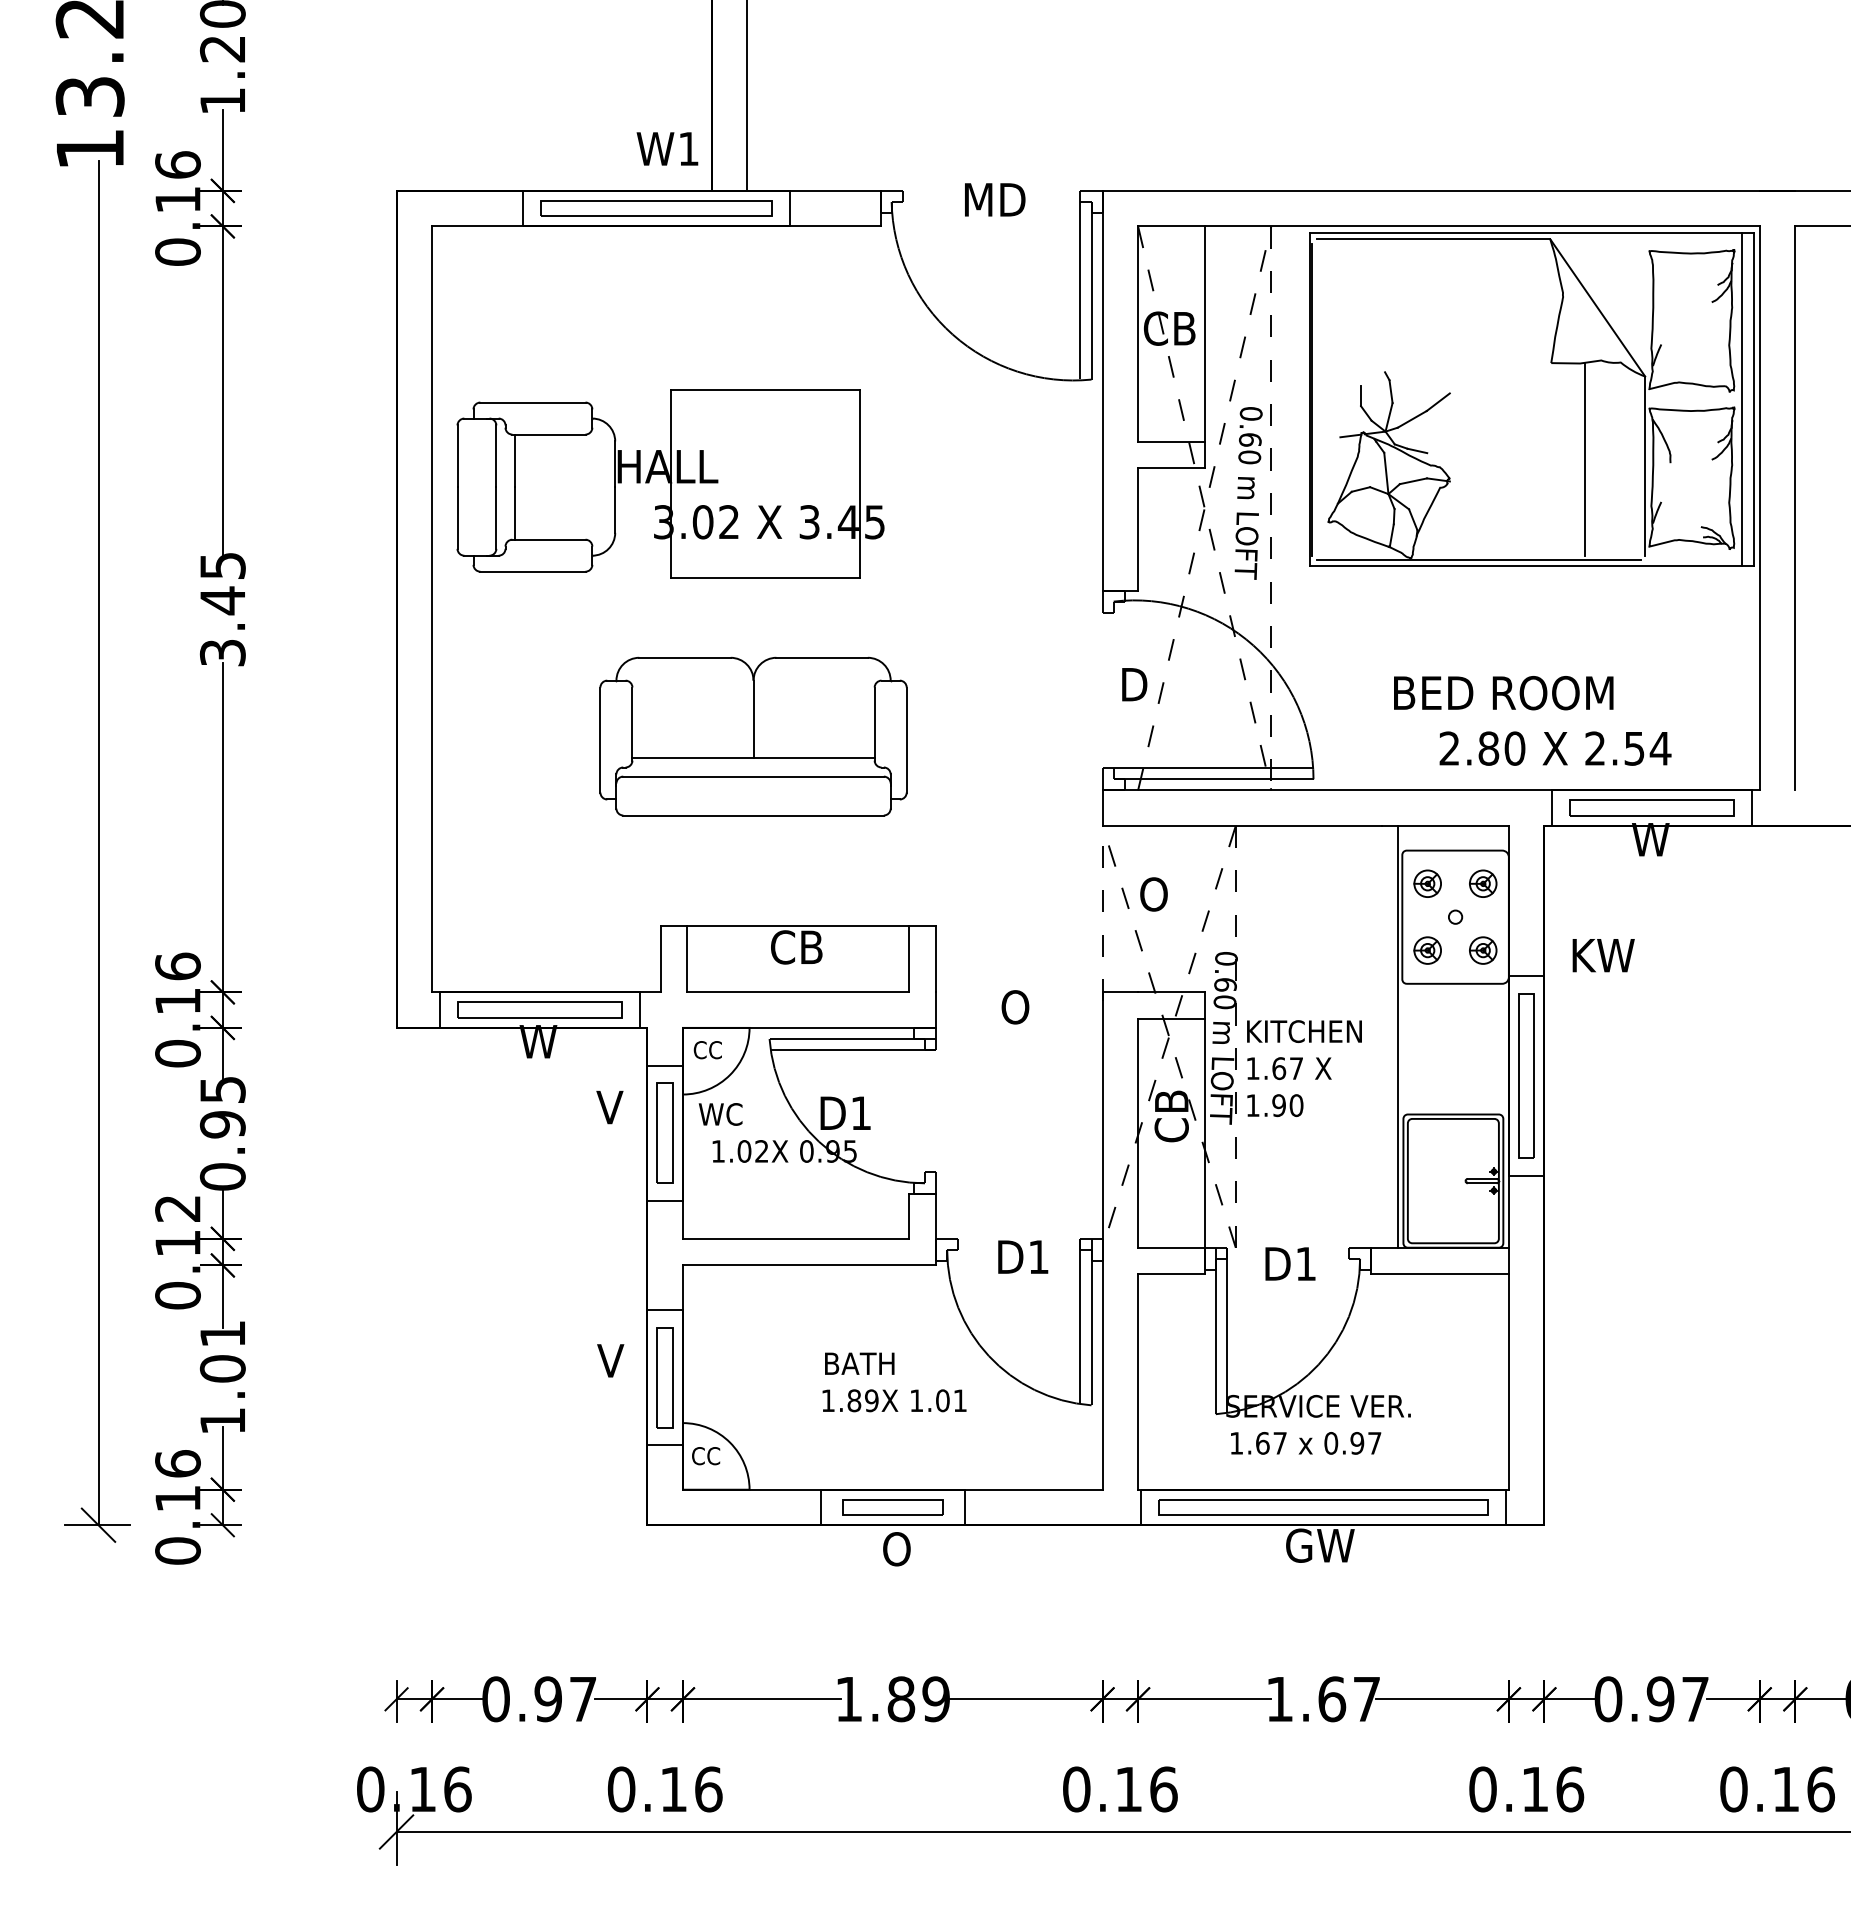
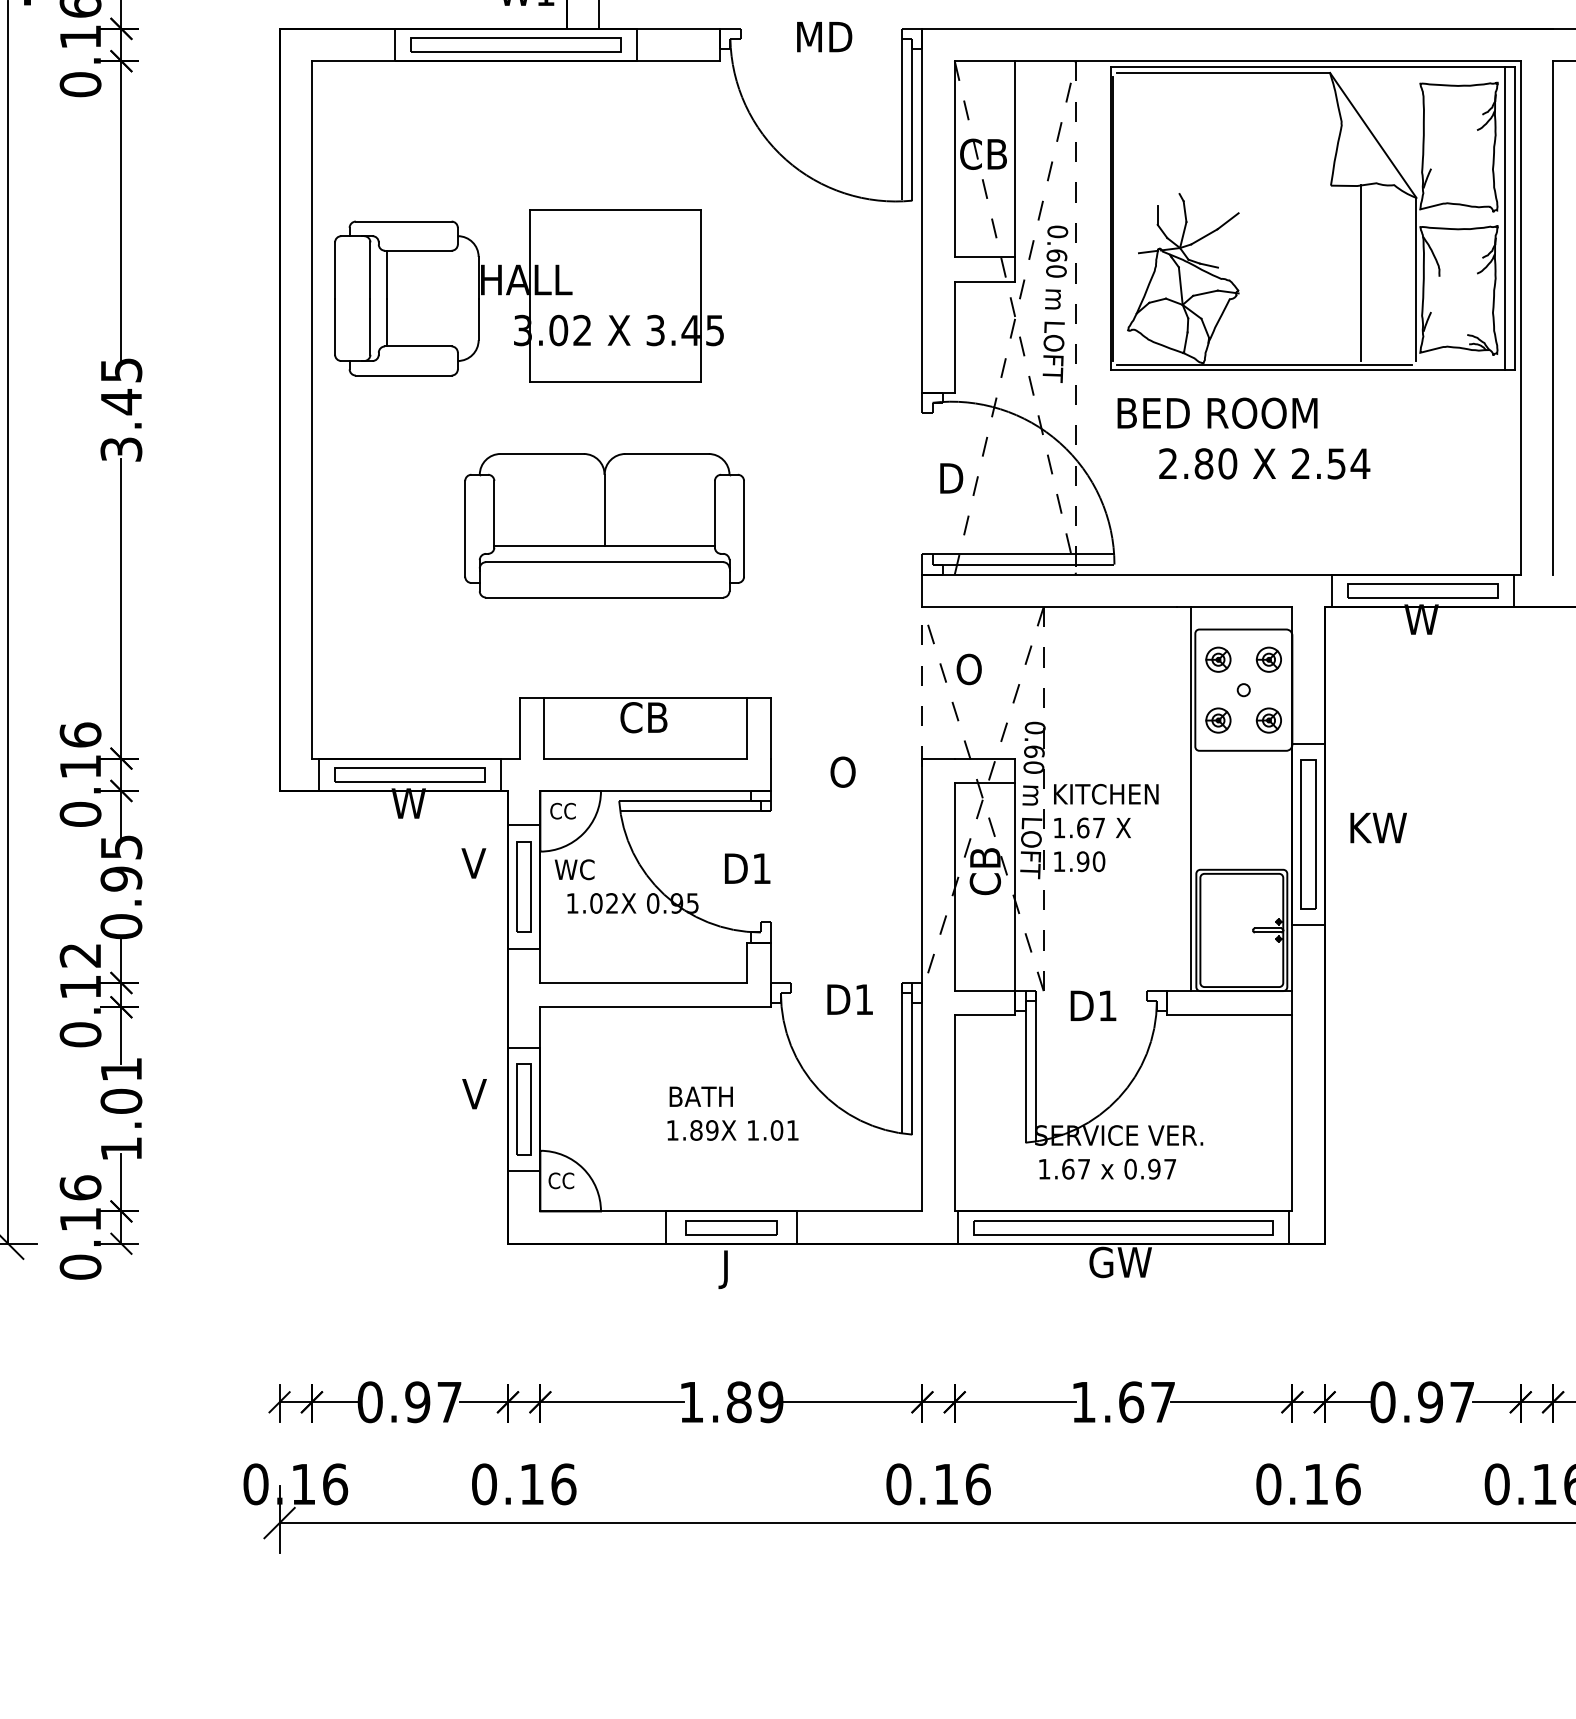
text: (1532, 720) -> (1243, 438), moved
text: (1603, 955) -> (1378, 827), moved
text: (845, 1112) -> (747, 867), moved
text: (894, 1553) -> (732, 1269), O -> J

